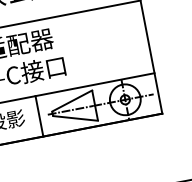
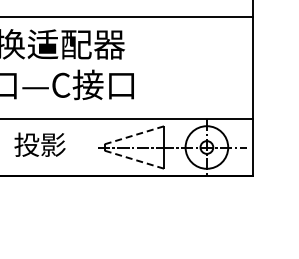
line: (72, 101) -> (135, 135), solid -> dashed
line: (39, 116) -> (86, 147), removed
line: (76, 118) -> (135, 159), solid -> dashed

